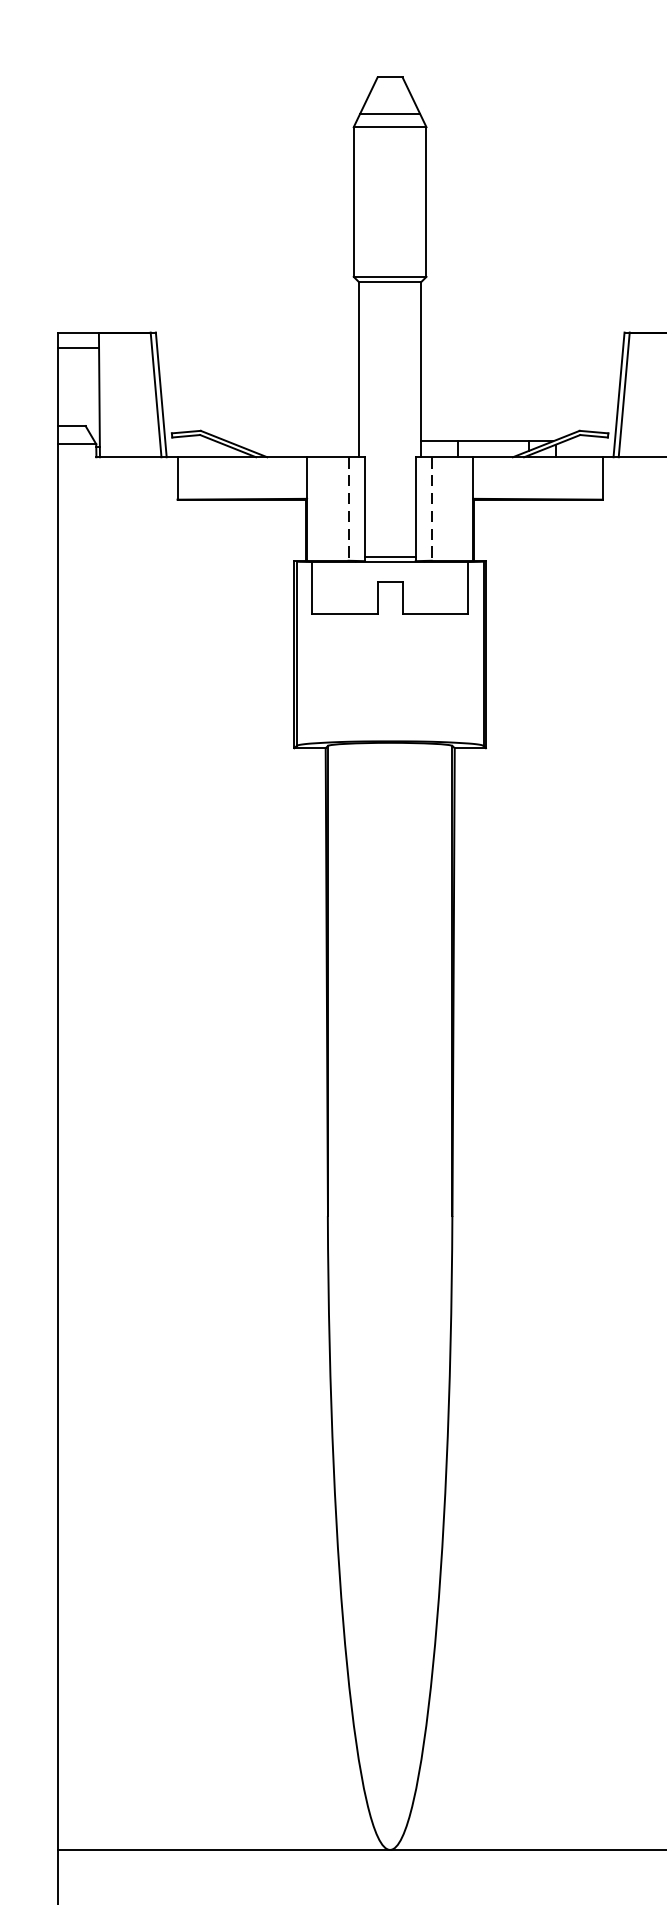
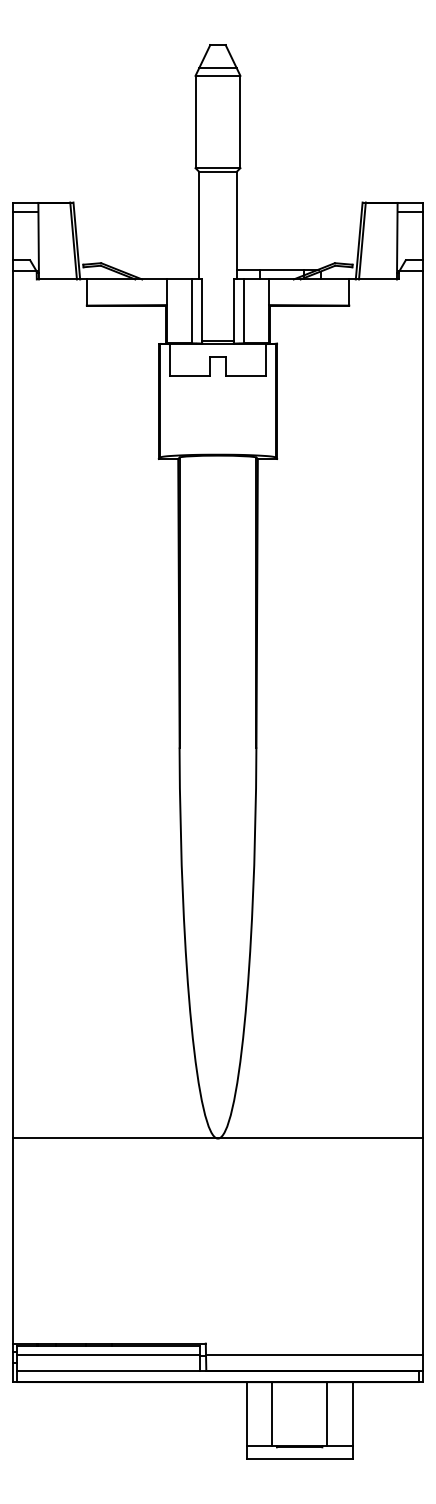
line: (348, 509) -> (192, 311), dashed -> solid
line: (431, 509) -> (243, 311), dashed -> solid

